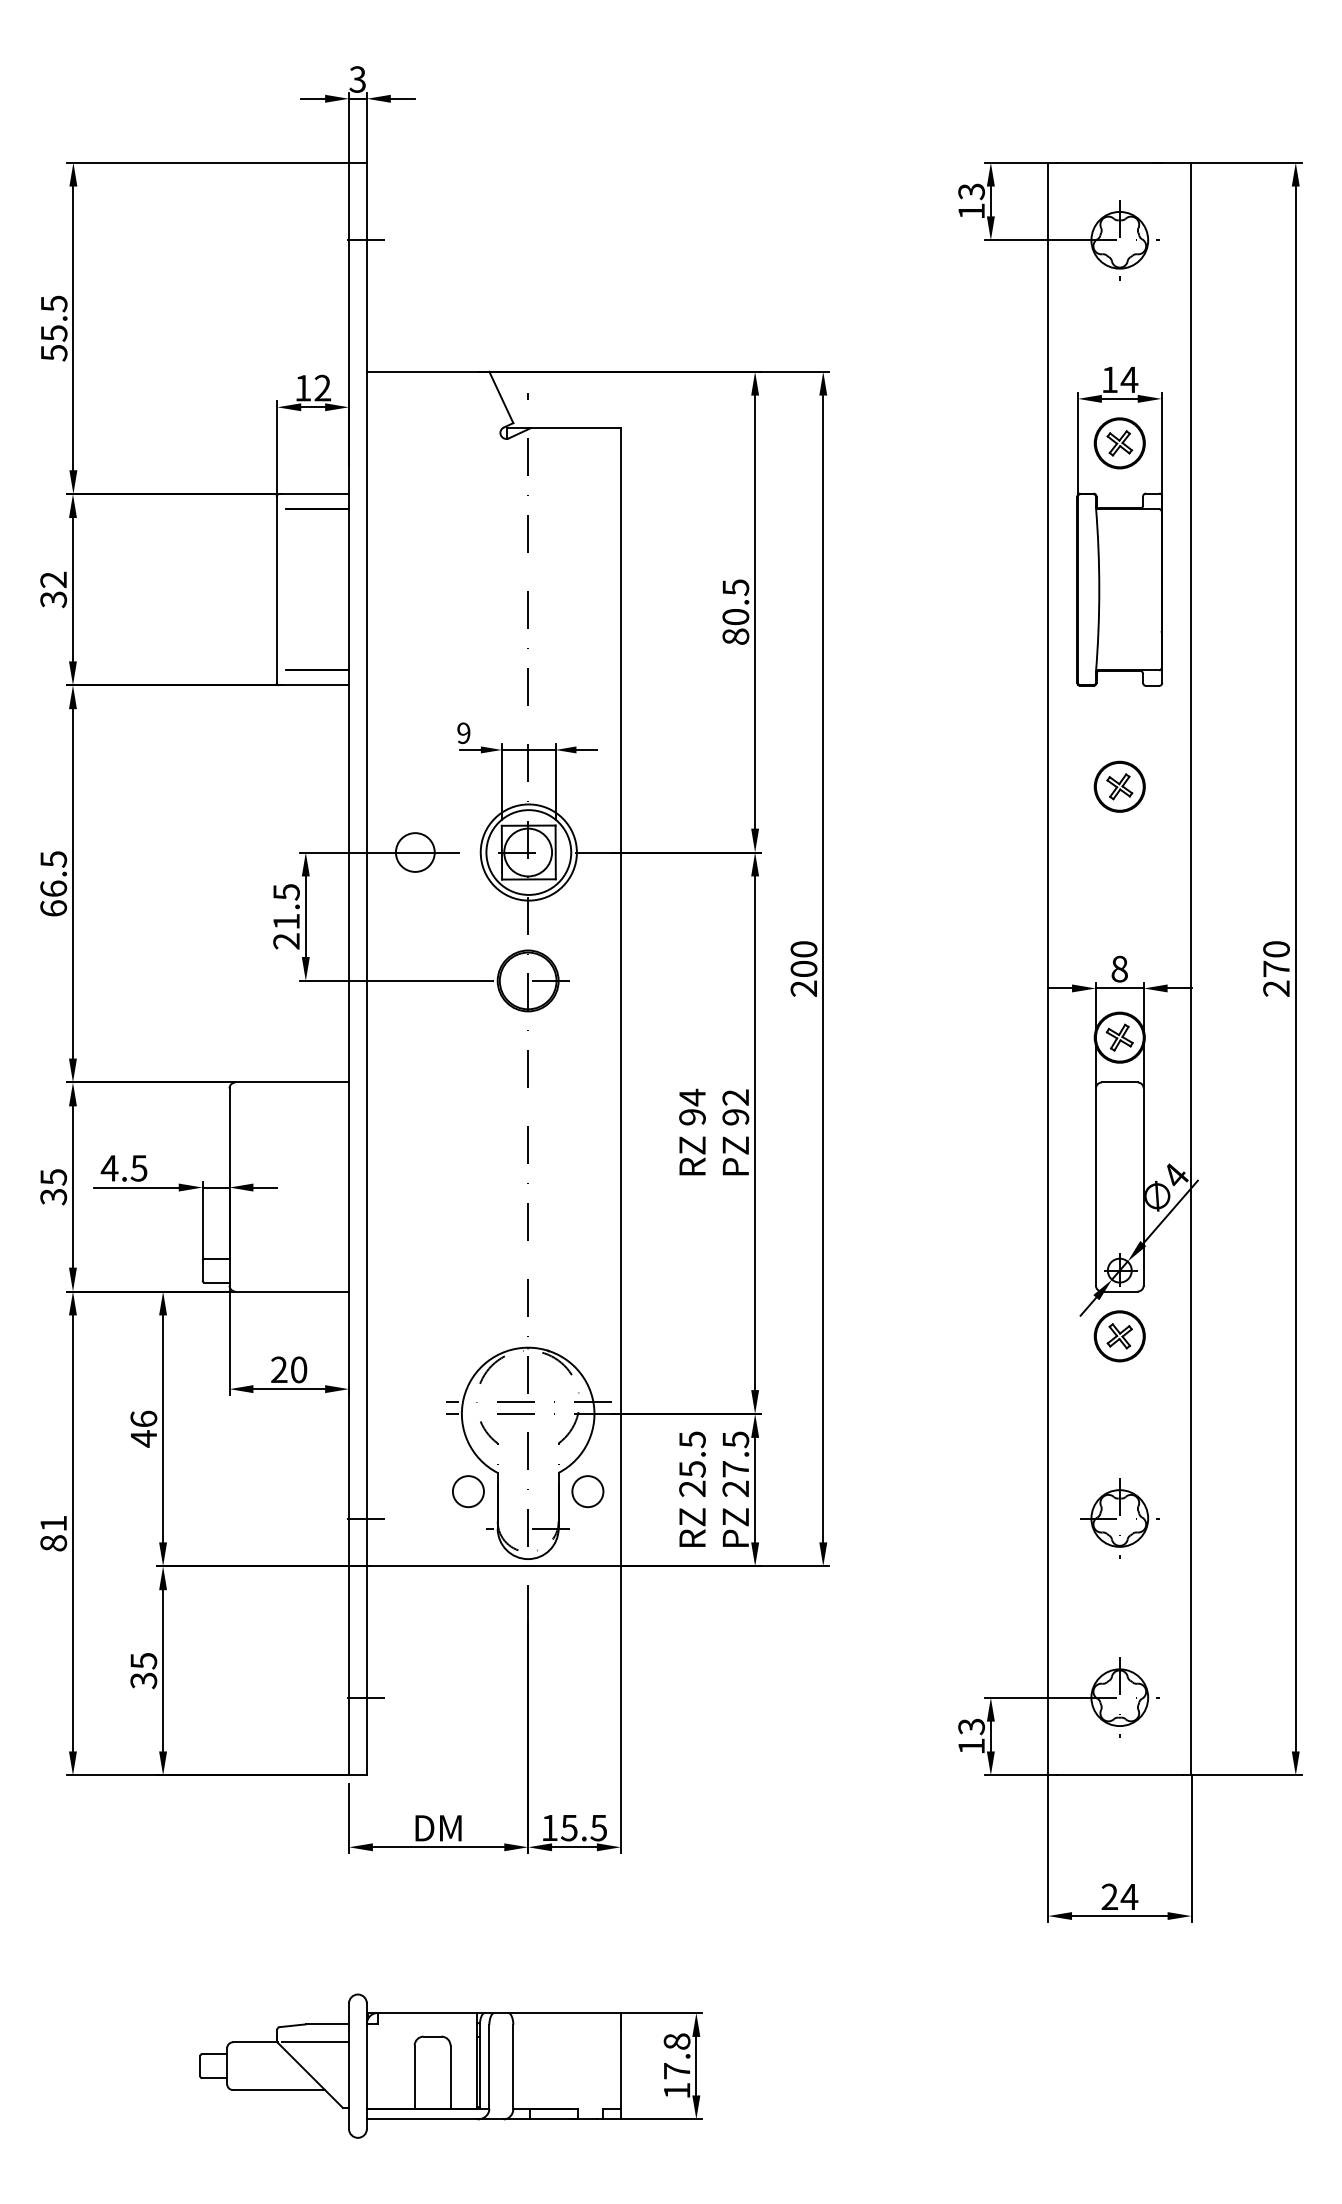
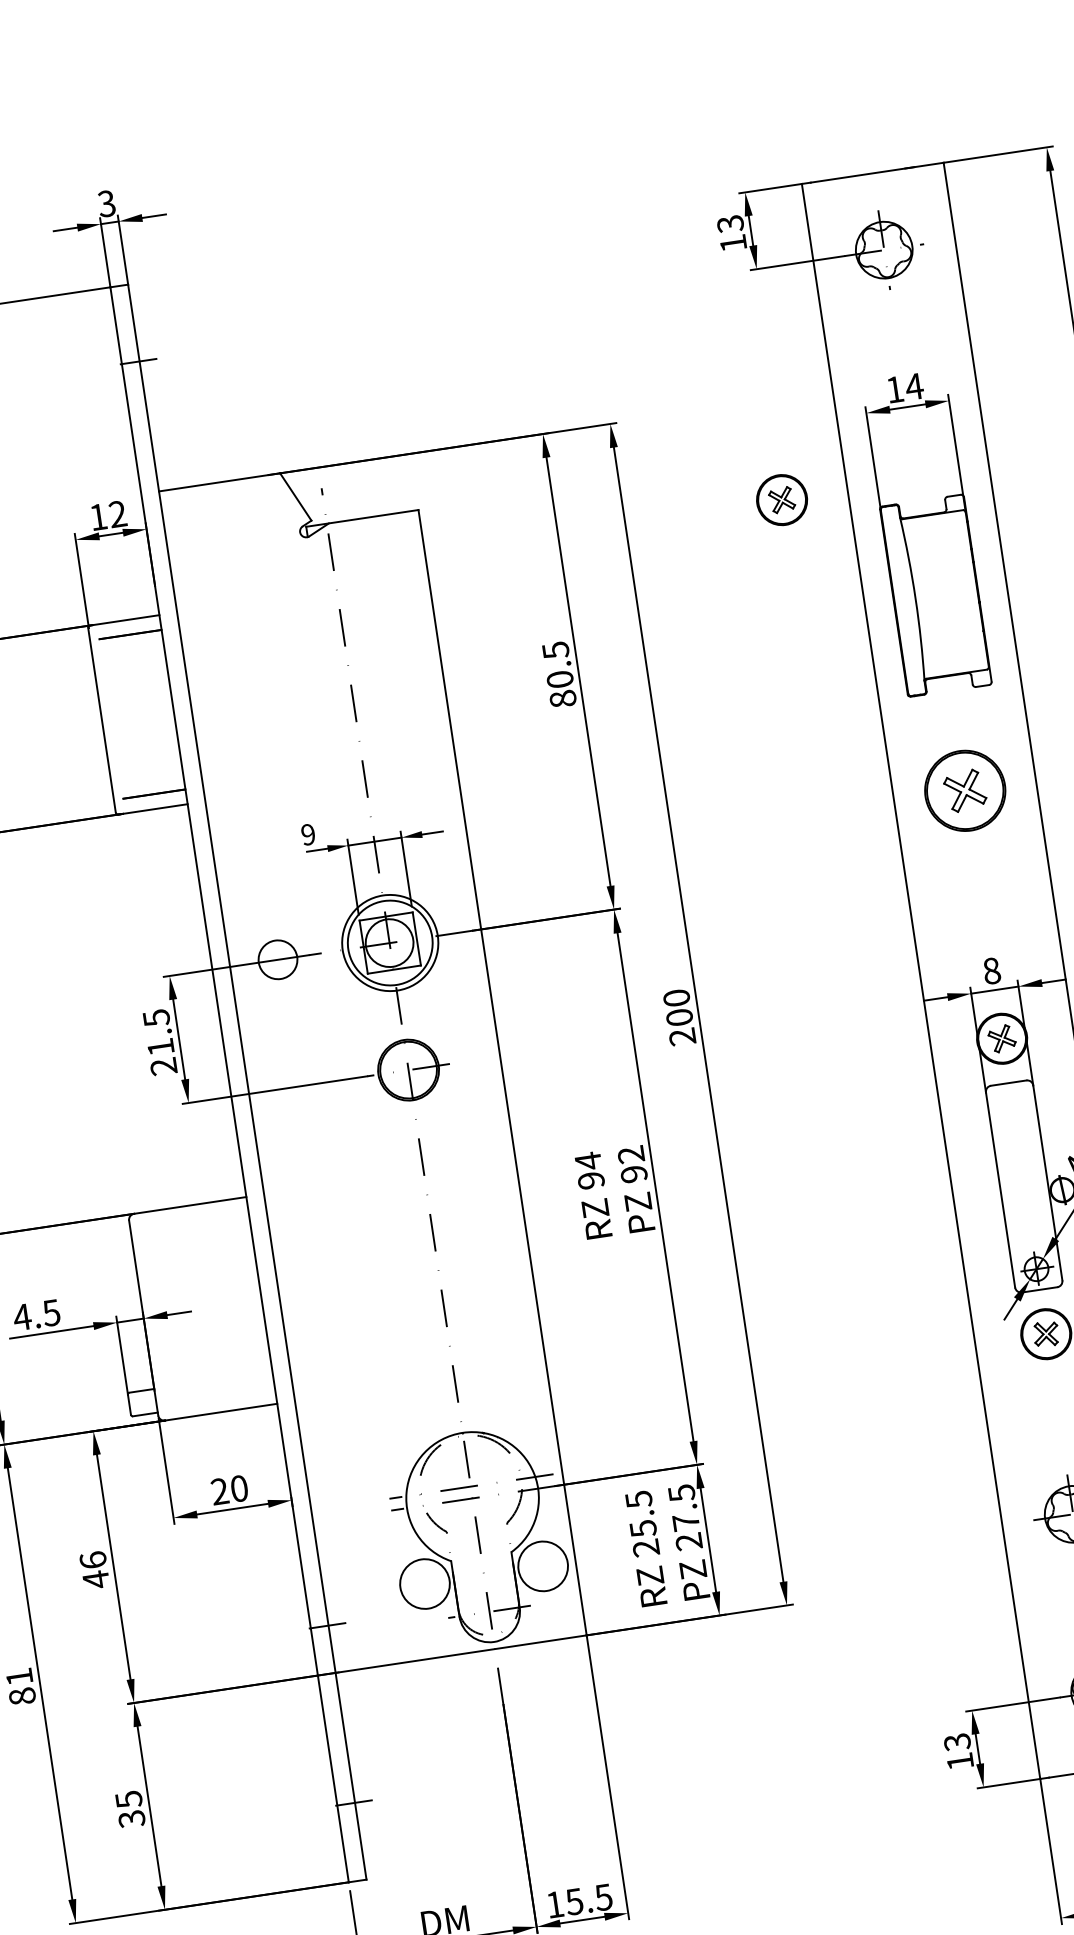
part: (1119, 443) -> (781, 500), moved
part: (1119, 786) -> (964, 790), size x1.6
circle: (467, 1491) -> (424, 1584), size x1.6
circle: (587, 1491) -> (542, 1566), size x1.6

